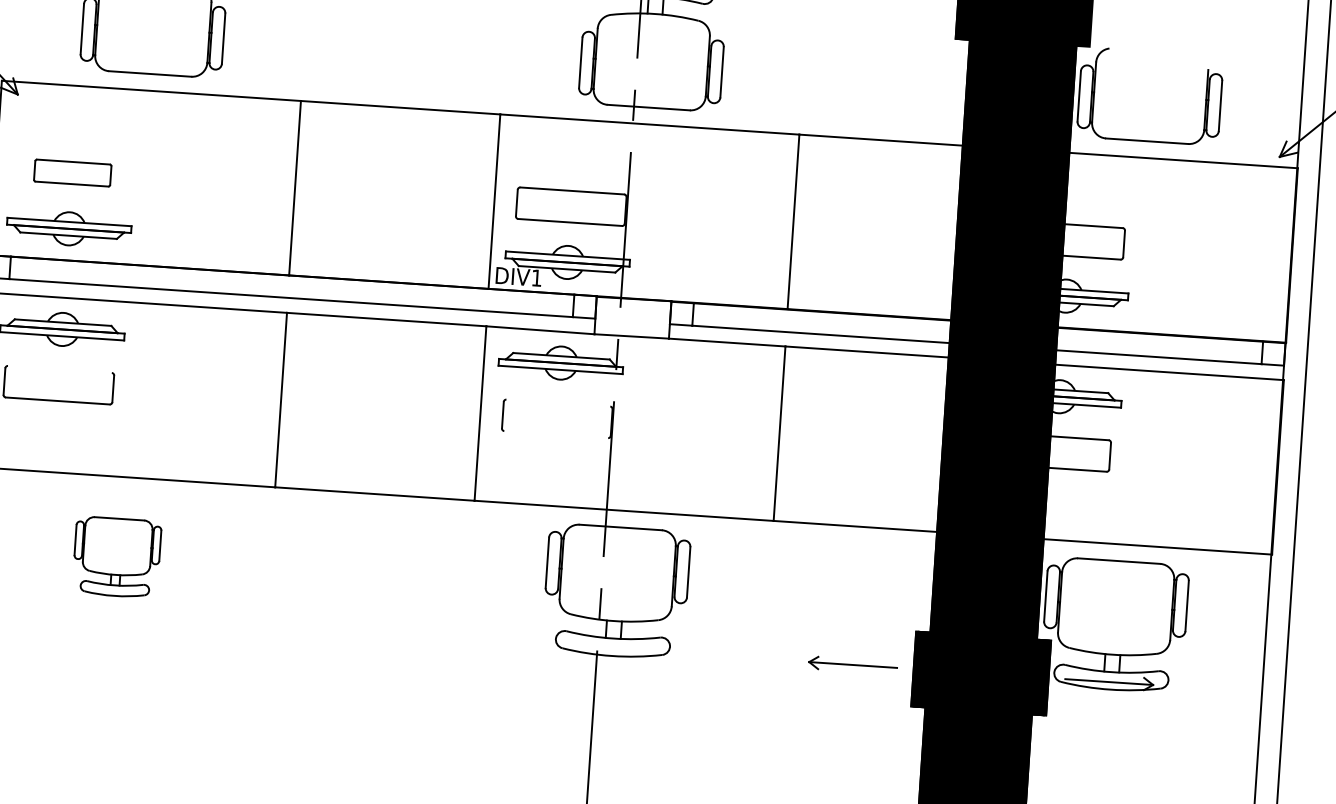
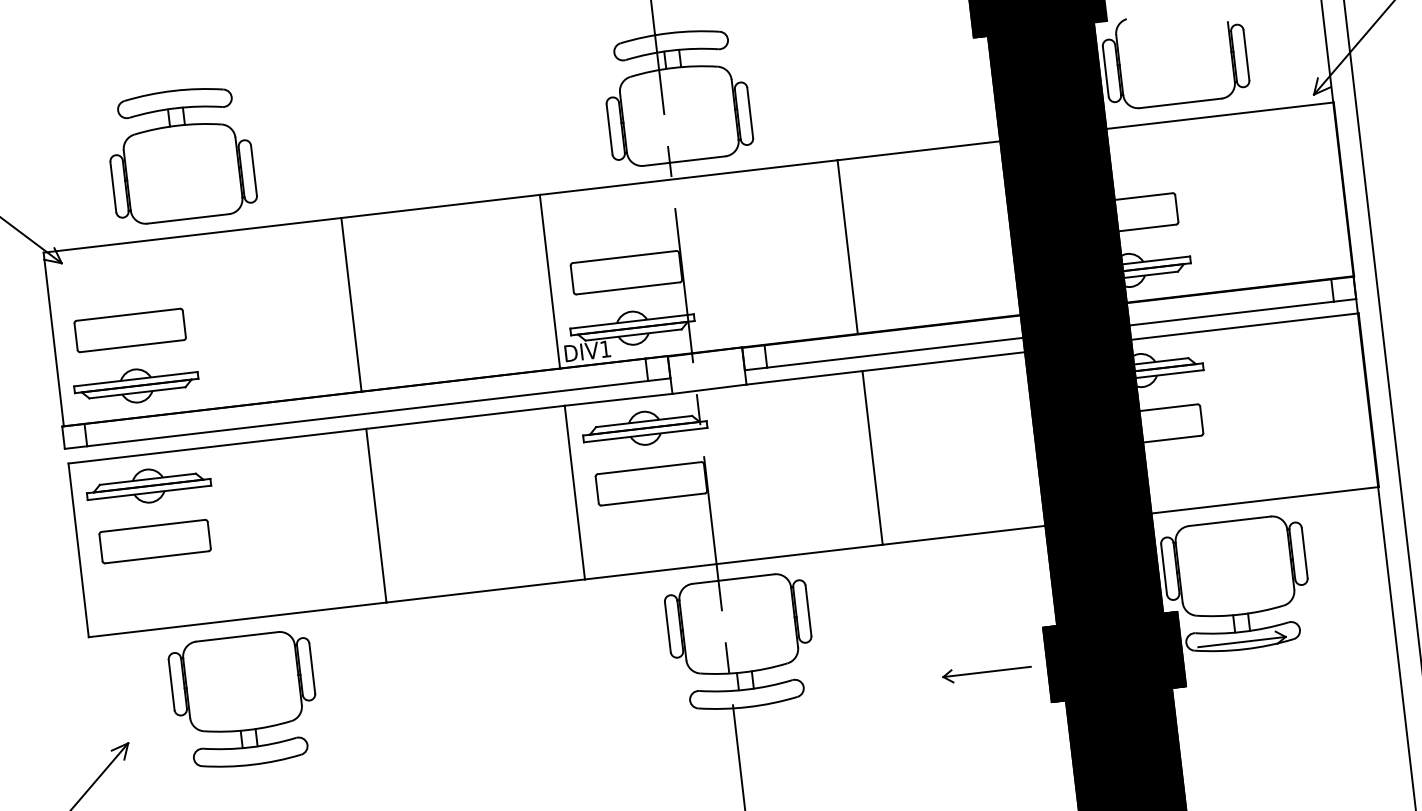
part: (72, 172) -> (129, 330), size x1.43
line: (60, 369) -> (153, 525), added
line: (558, 403) -> (649, 468), added
line: (555, 434) -> (652, 499), added
part: (114, 556) -> (241, 699), size x1.67

